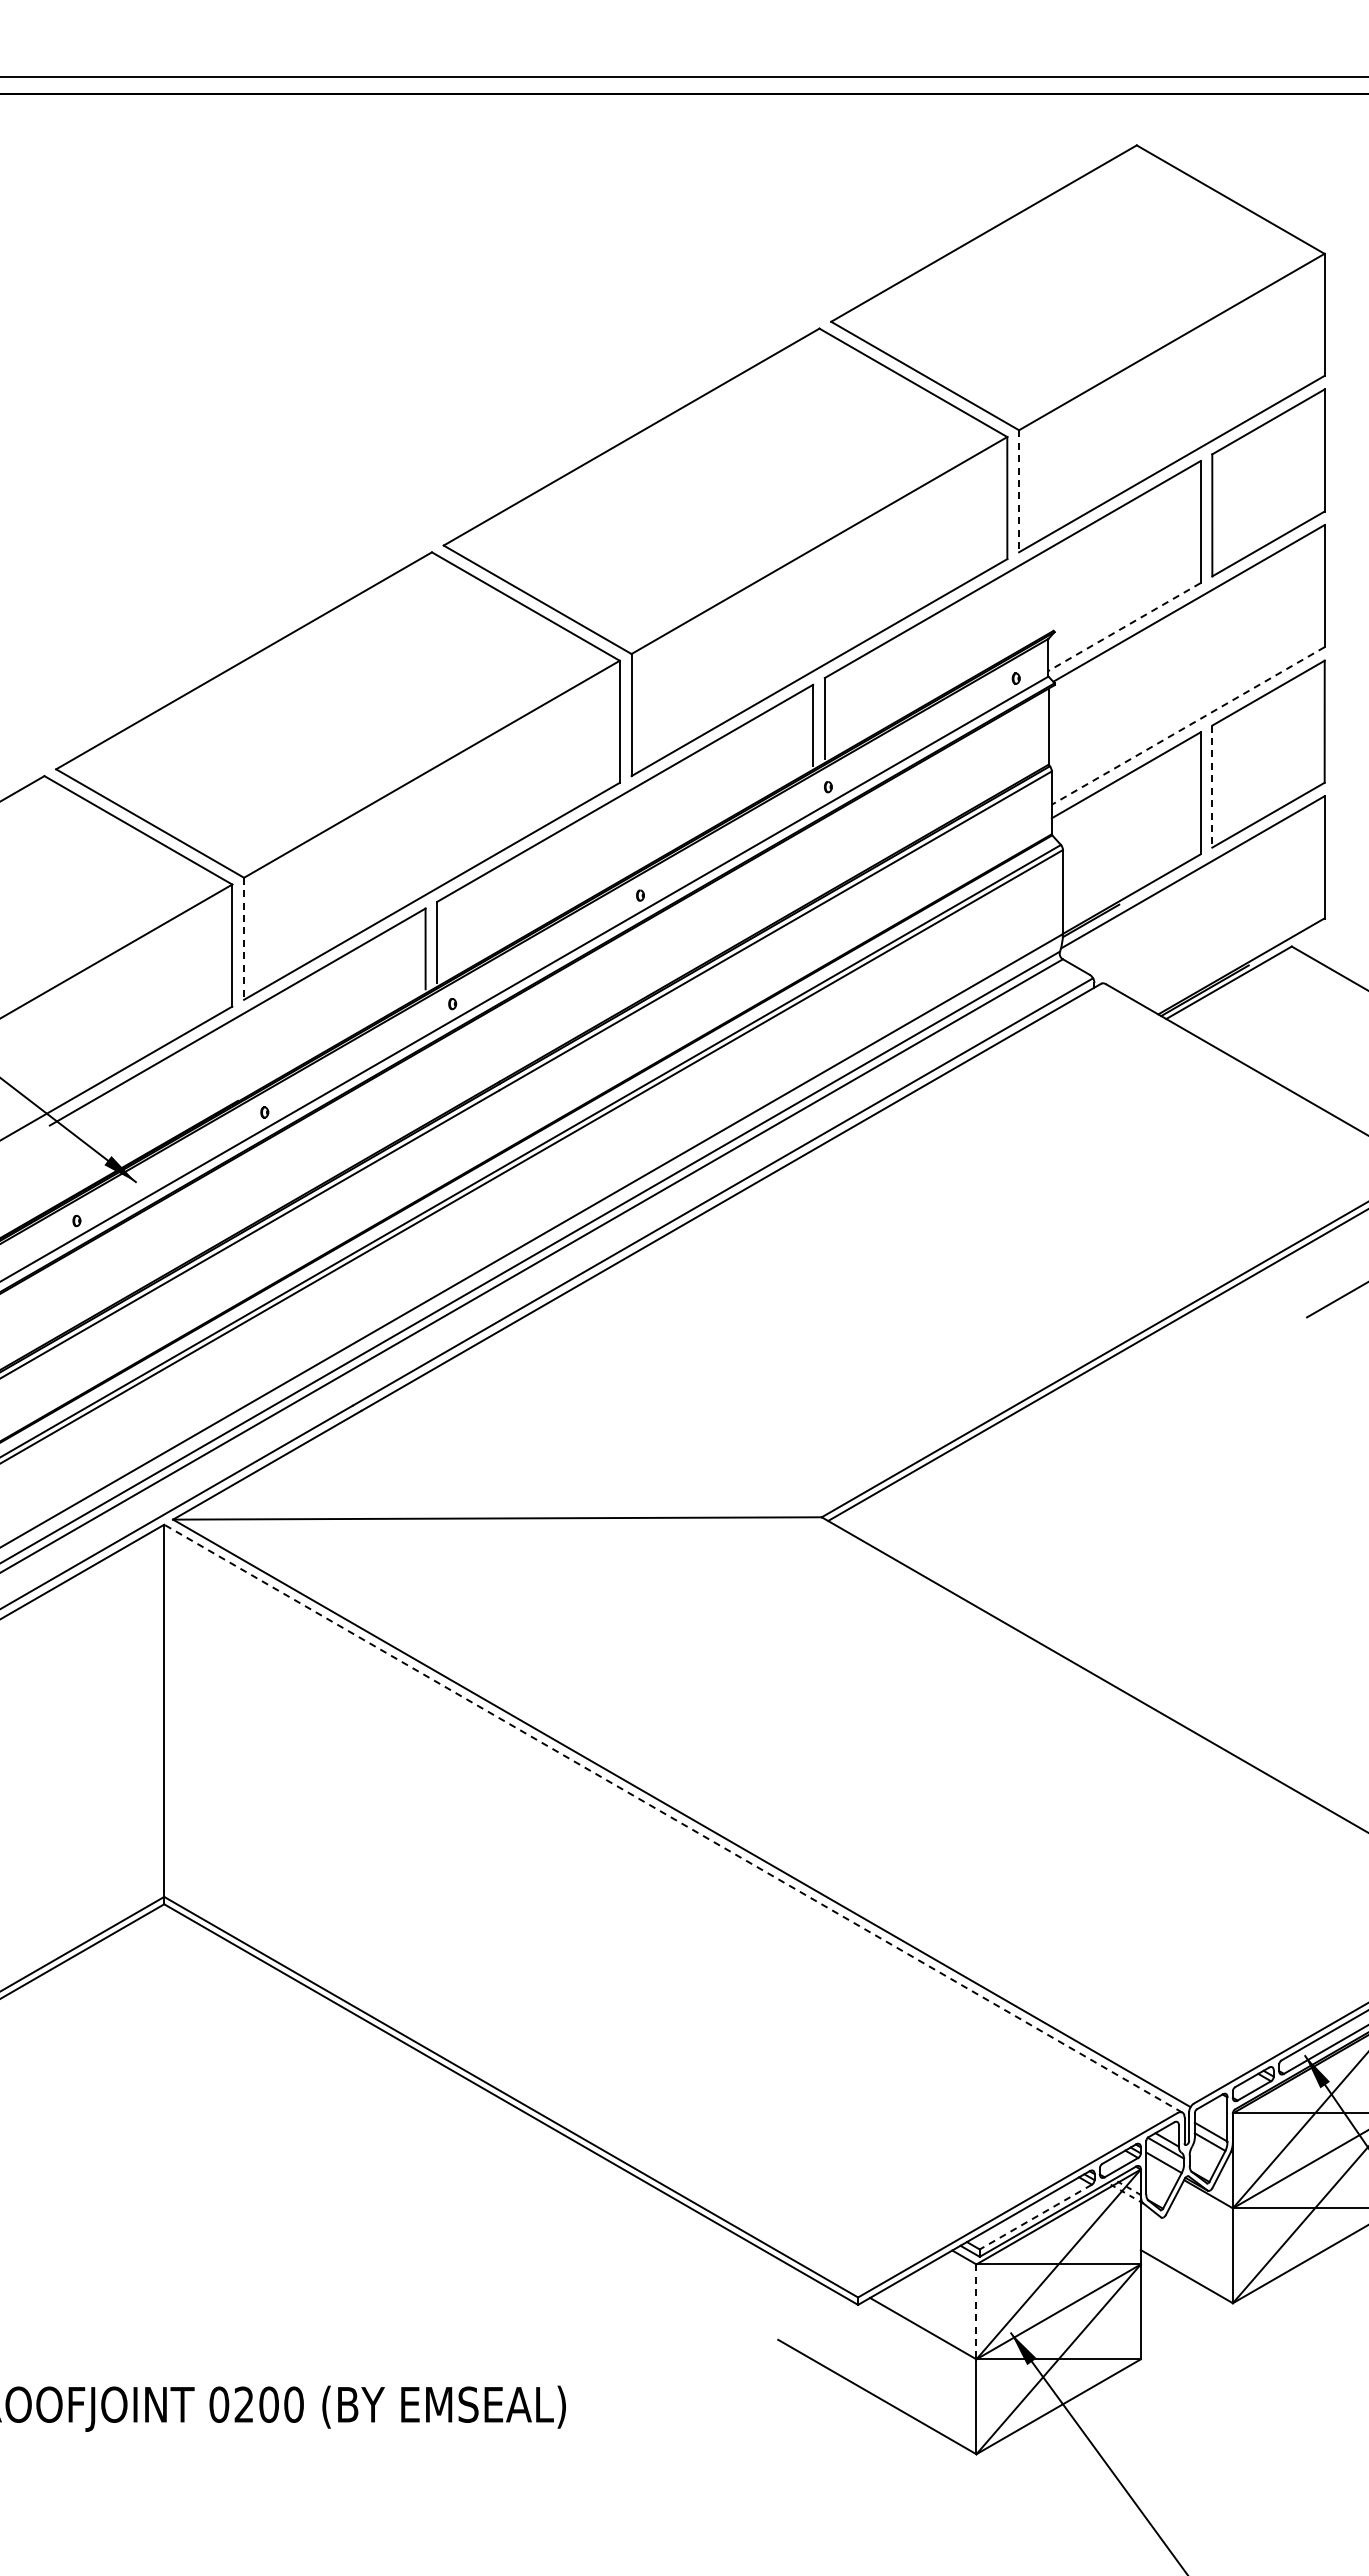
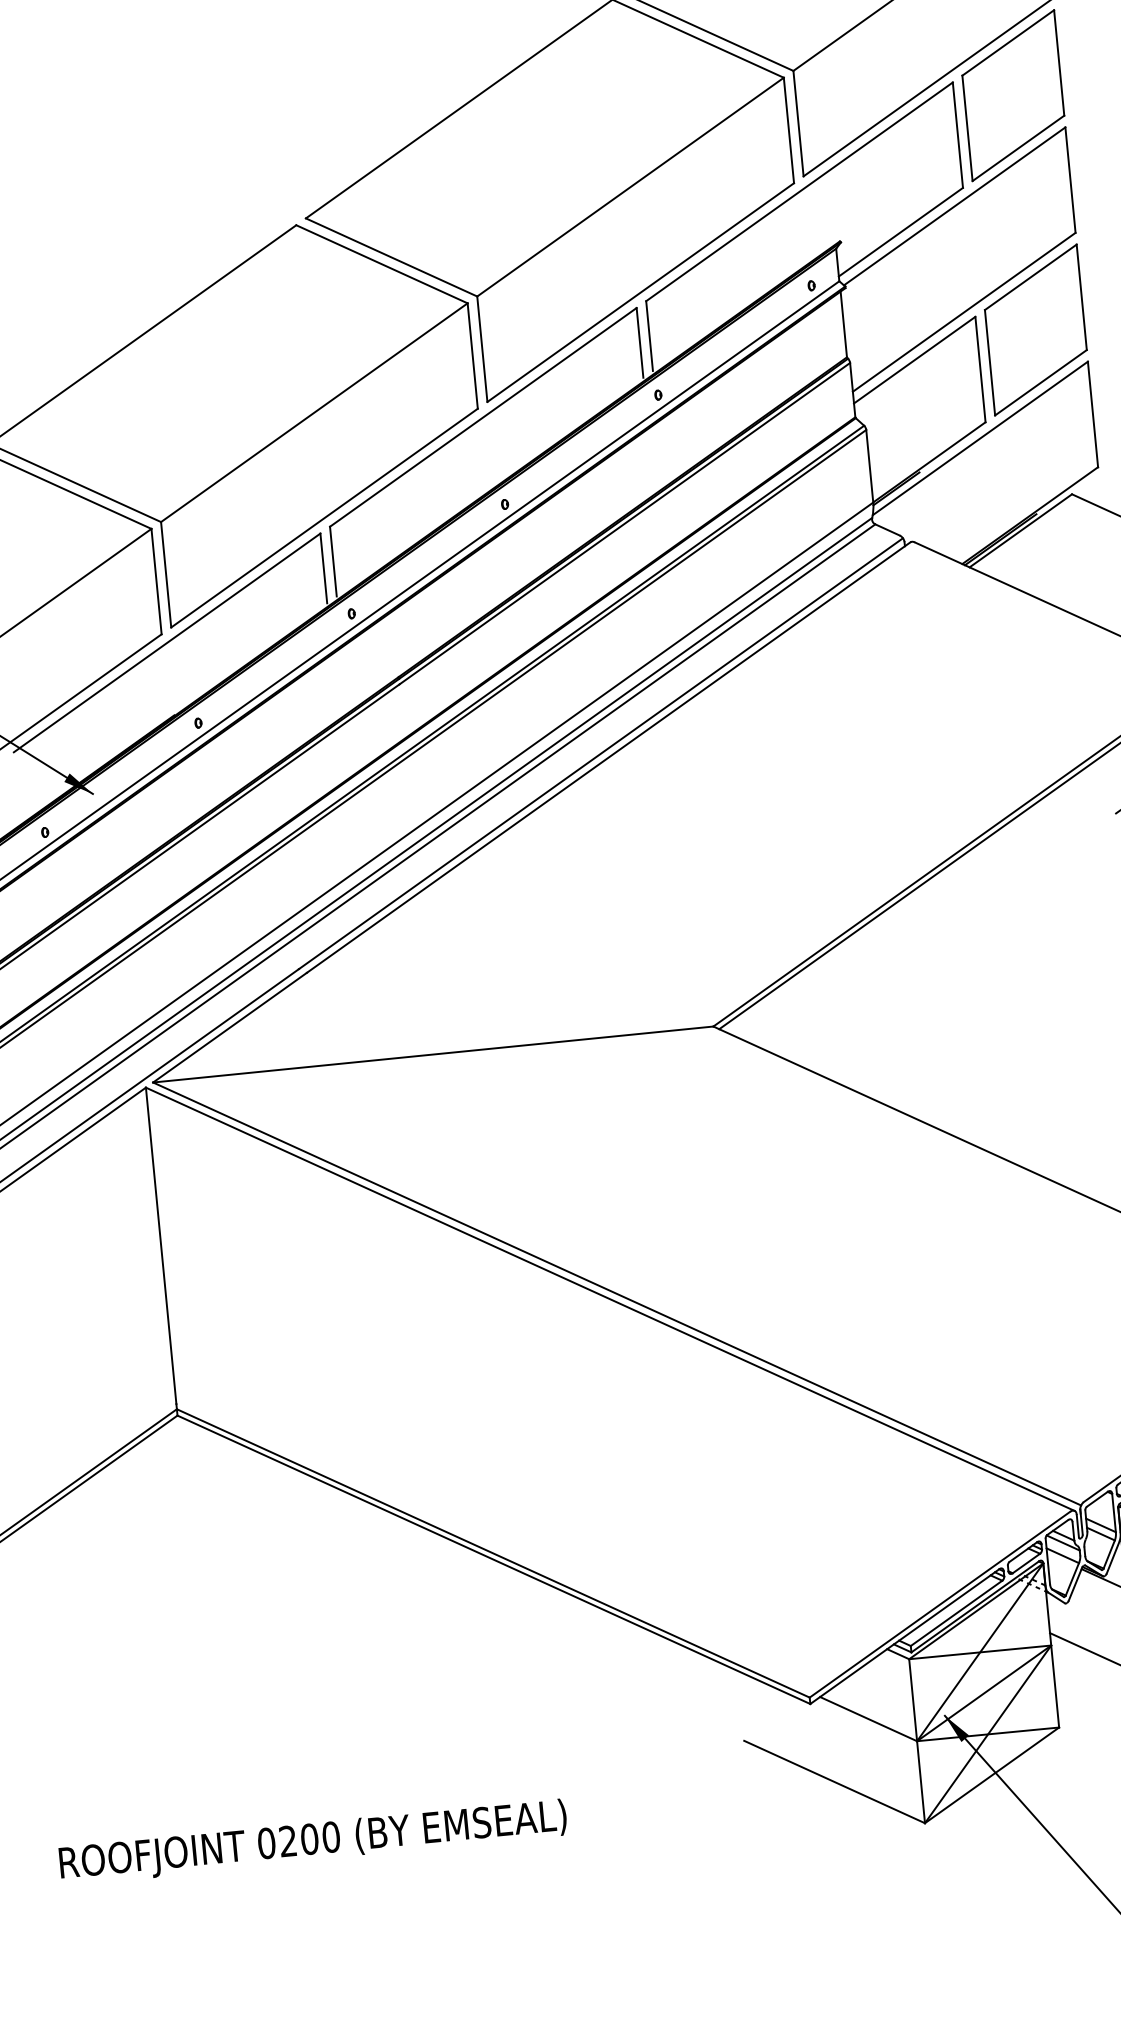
line: (1019, 491) -> (798, 123), dashed -> solid
line: (1124, 627) -> (900, 232), dashed -> solid
line: (1188, 725) -> (964, 311), dashed -> solid
line: (1212, 787) -> (990, 363), dashed -> solid
line: (244, 939) -> (166, 575), dashed -> solid
line: (673, 1818) -> (610, 1299), dashed -> solid
line: (1035, 2217) -> (956, 1613), dashed -> solid
line: (976, 2312) -> (913, 1700), dashed -> solid

